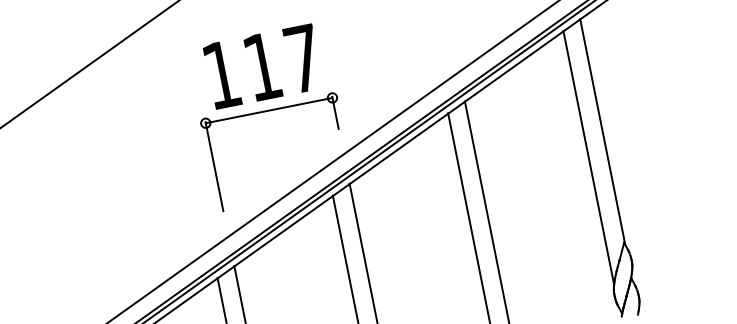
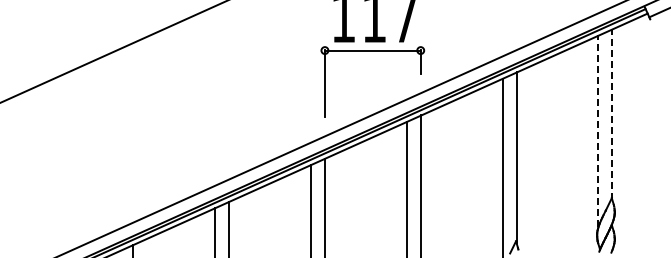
line: (602, 131) -> (612, 114), solid -> dashed
line: (588, 157) -> (598, 131), solid -> dashed

